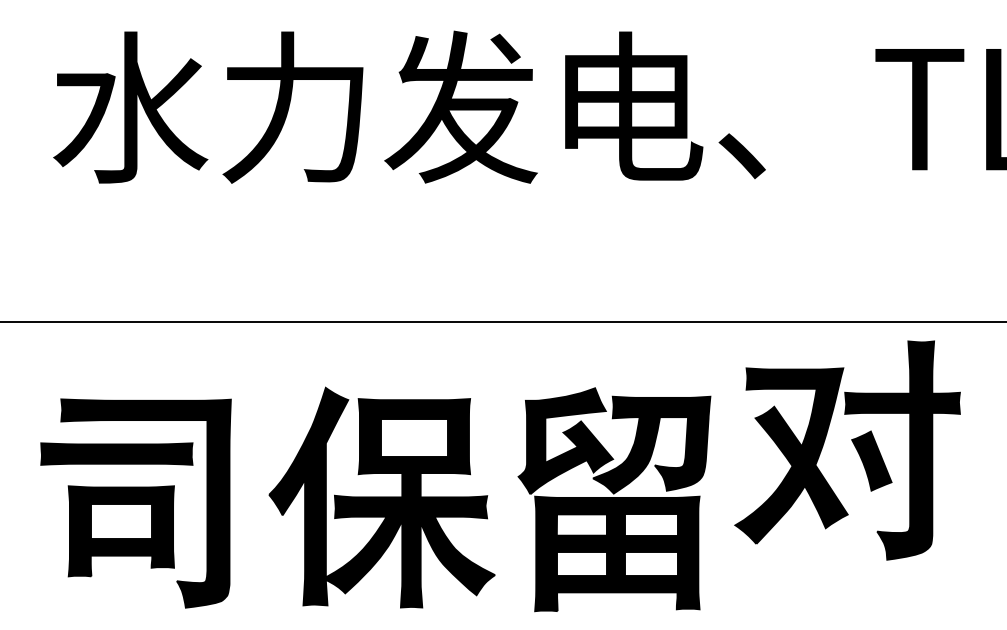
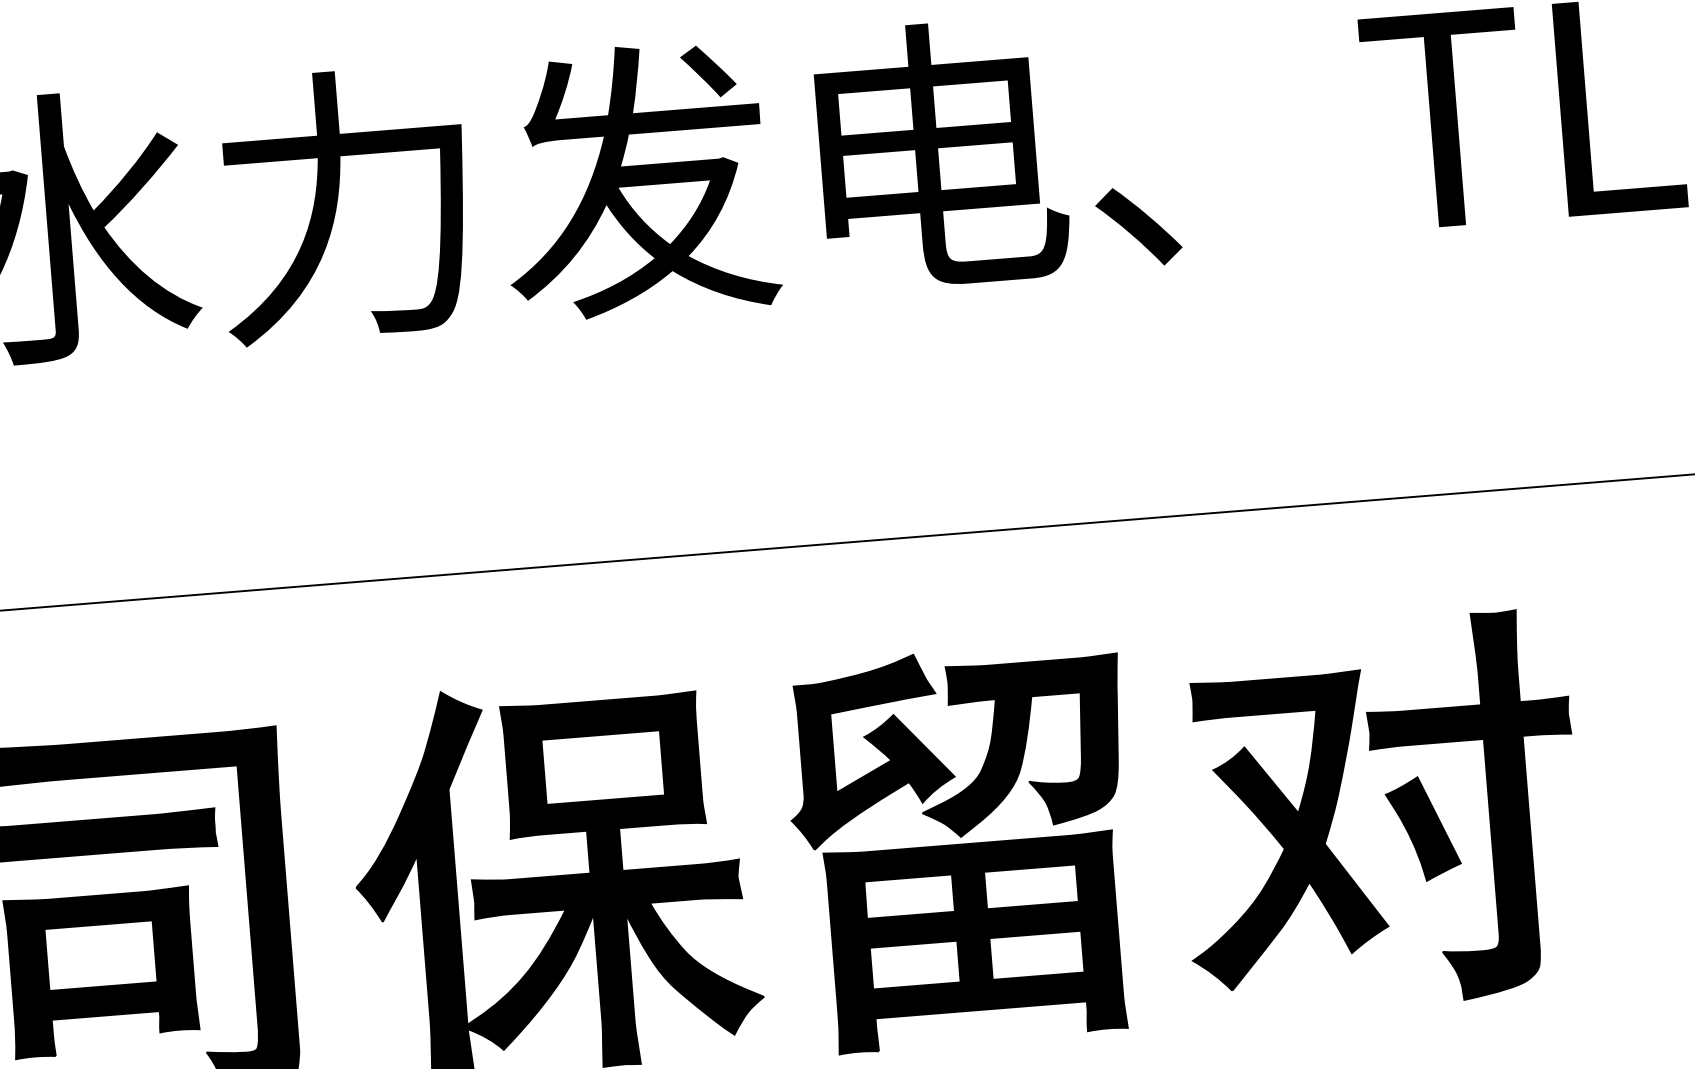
part: (854, 446) -> (1390, 805), moved

